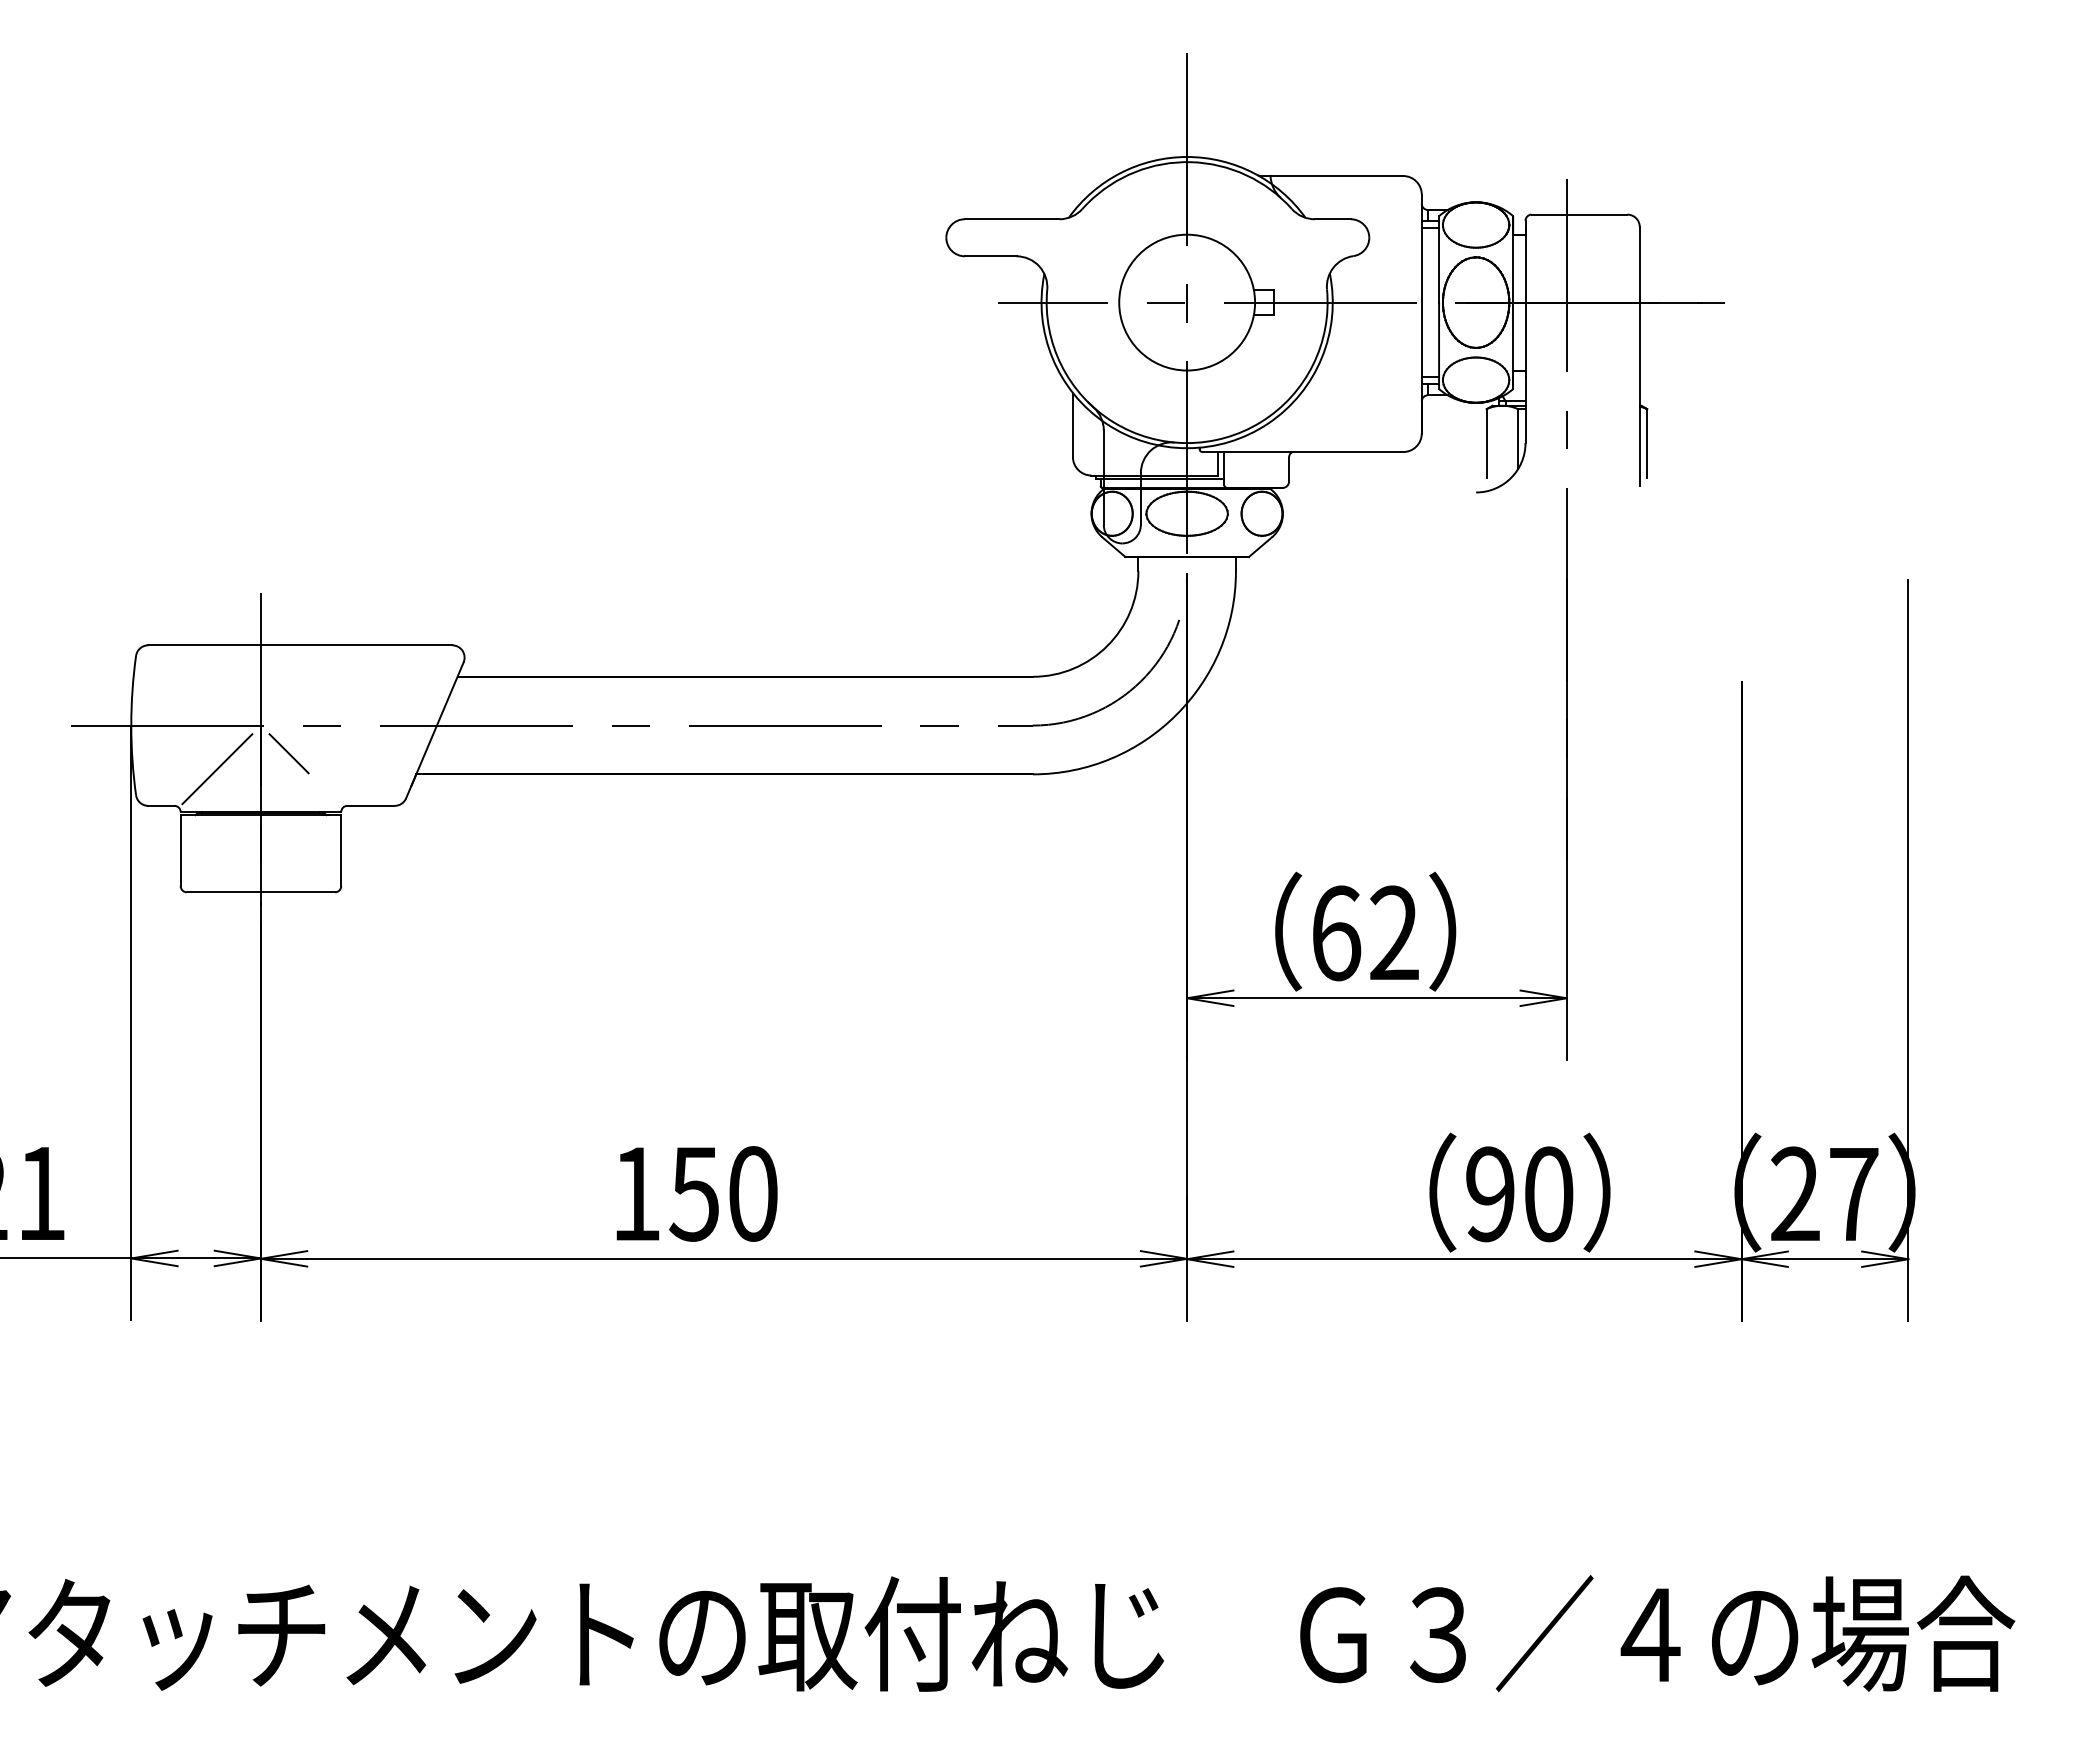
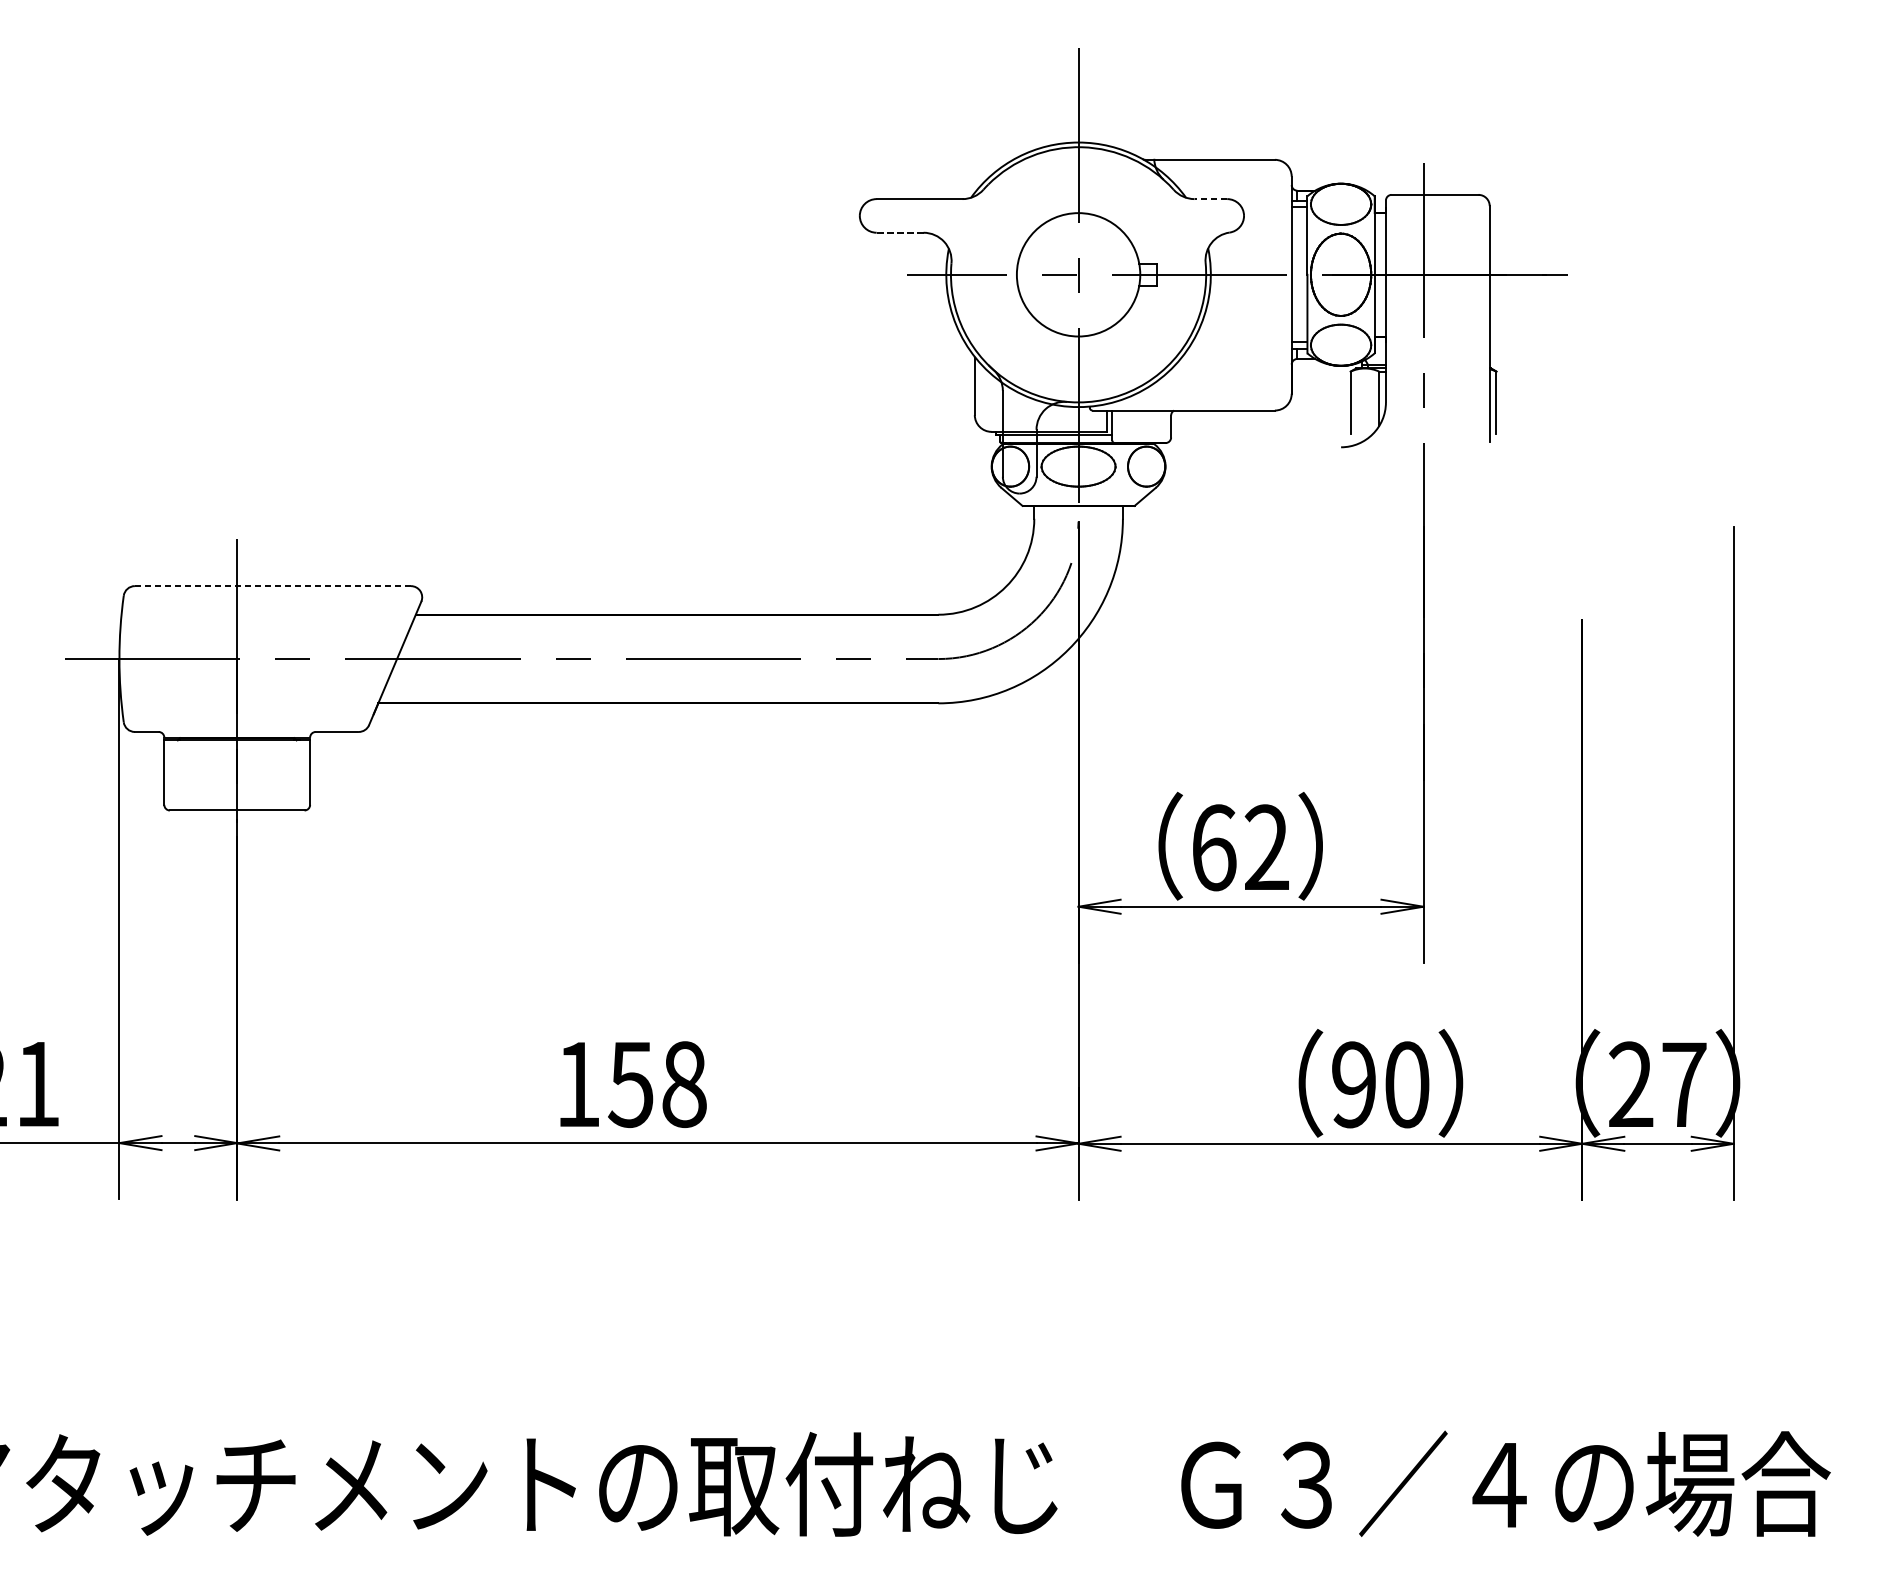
line: (1332, 219) -> (1210, 199), solid -> dashed
line: (990, 256) -> (899, 232), solid -> dashed
line: (300, 645) -> (273, 586), solid -> dashed
line: (288, 753) -> (262, 684), removed
line: (217, 769) -> (197, 698), removed
text: (753, 1193) -> (684, 1084), 150 -> 158

